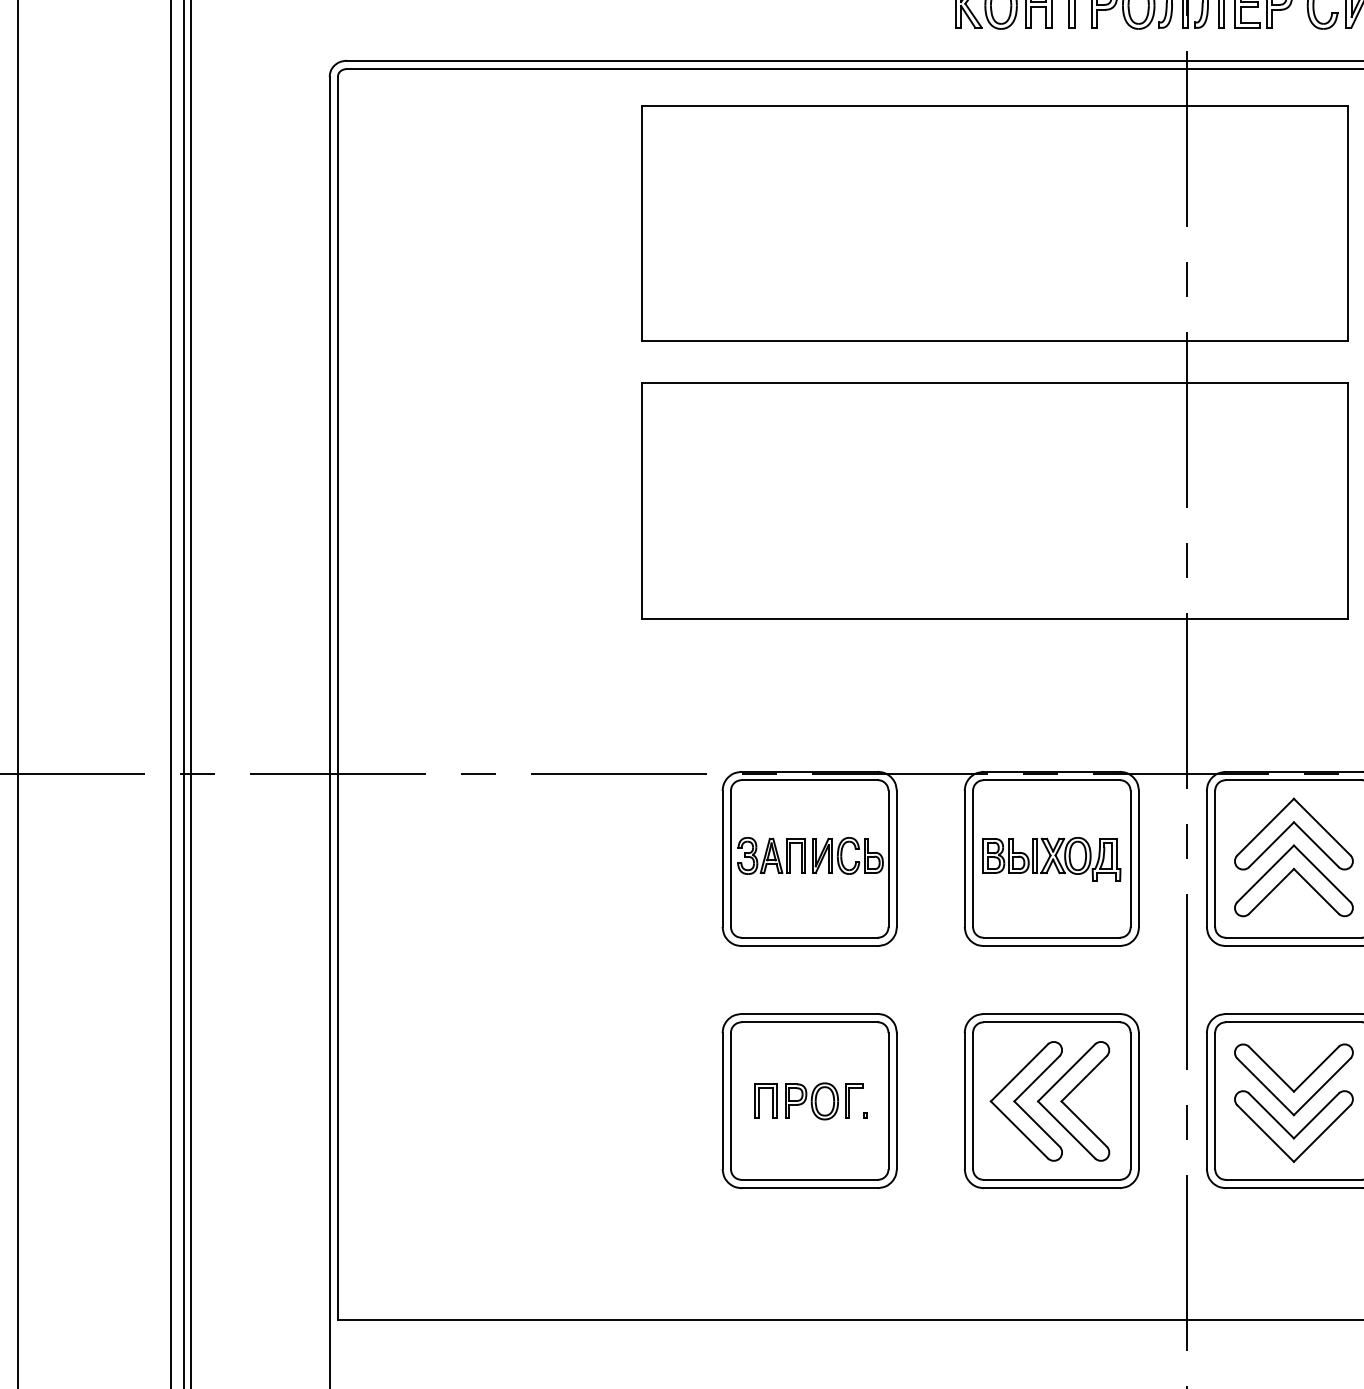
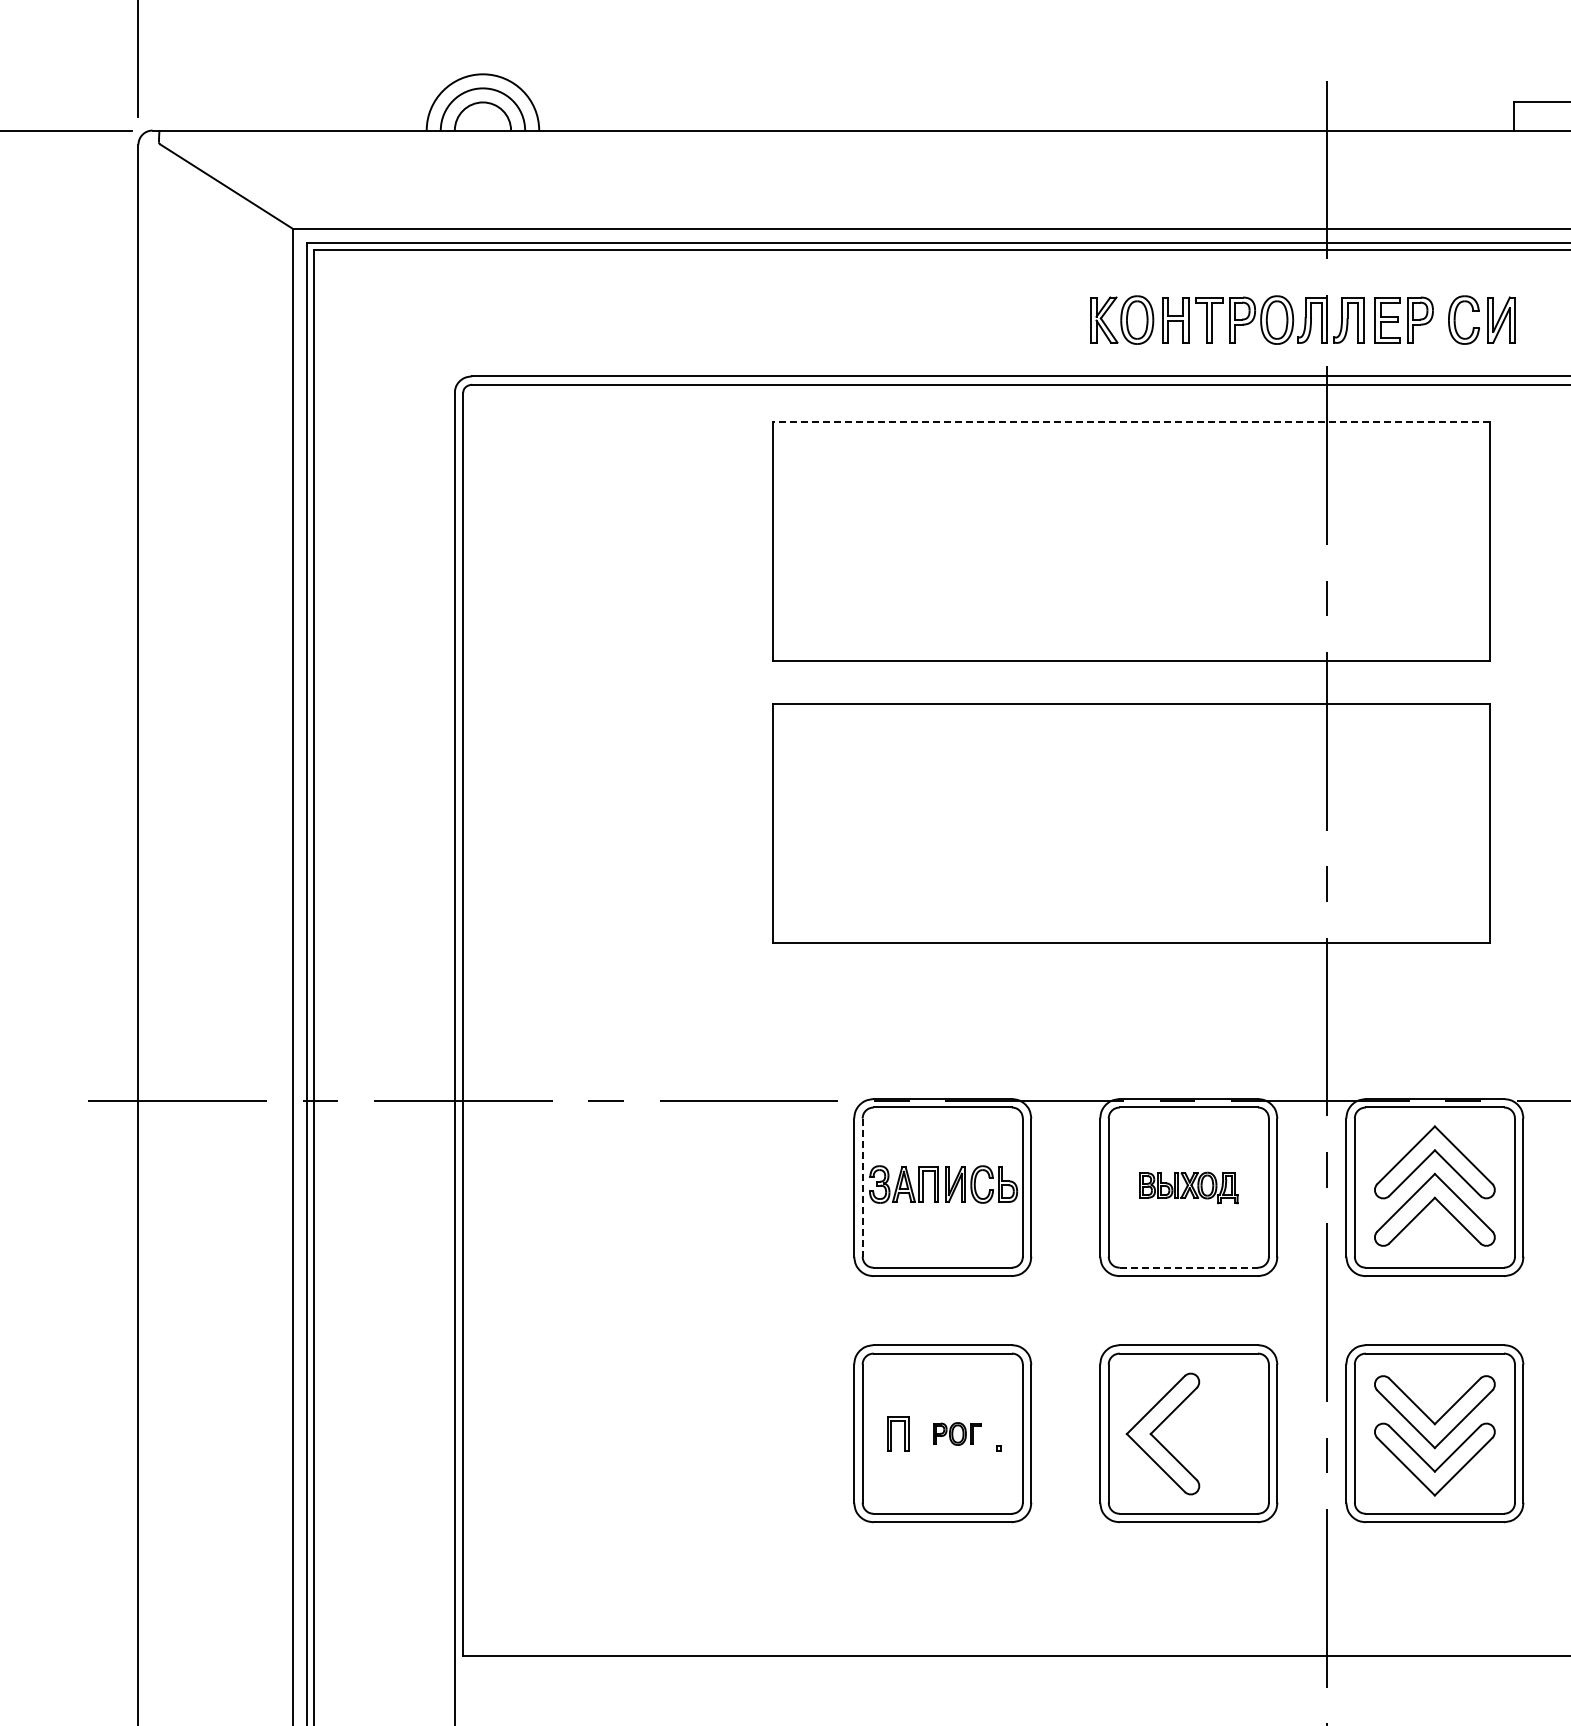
line: (995, 106) -> (1131, 422), solid -> dashed
part: (1051, 858) -> (1188, 1187), size x0.7
line: (730, 859) -> (862, 1188), solid -> dashed
line: (1052, 937) -> (1189, 1267), solid -> dashed
part: (1068, 1095) -> (1205, 1428), removed
part: (824, 1100) -> (957, 1433), size x0.6

